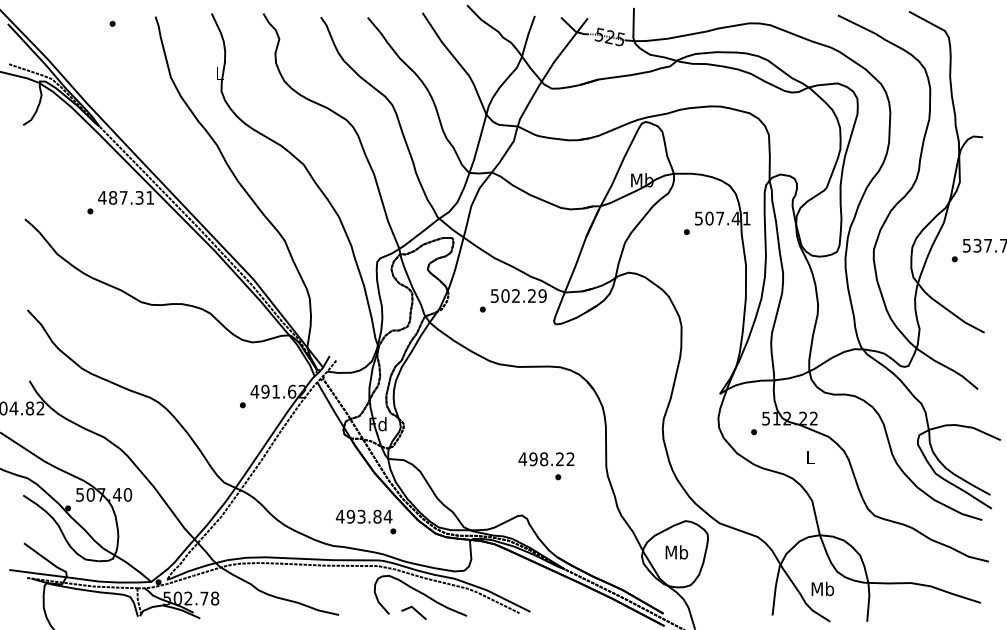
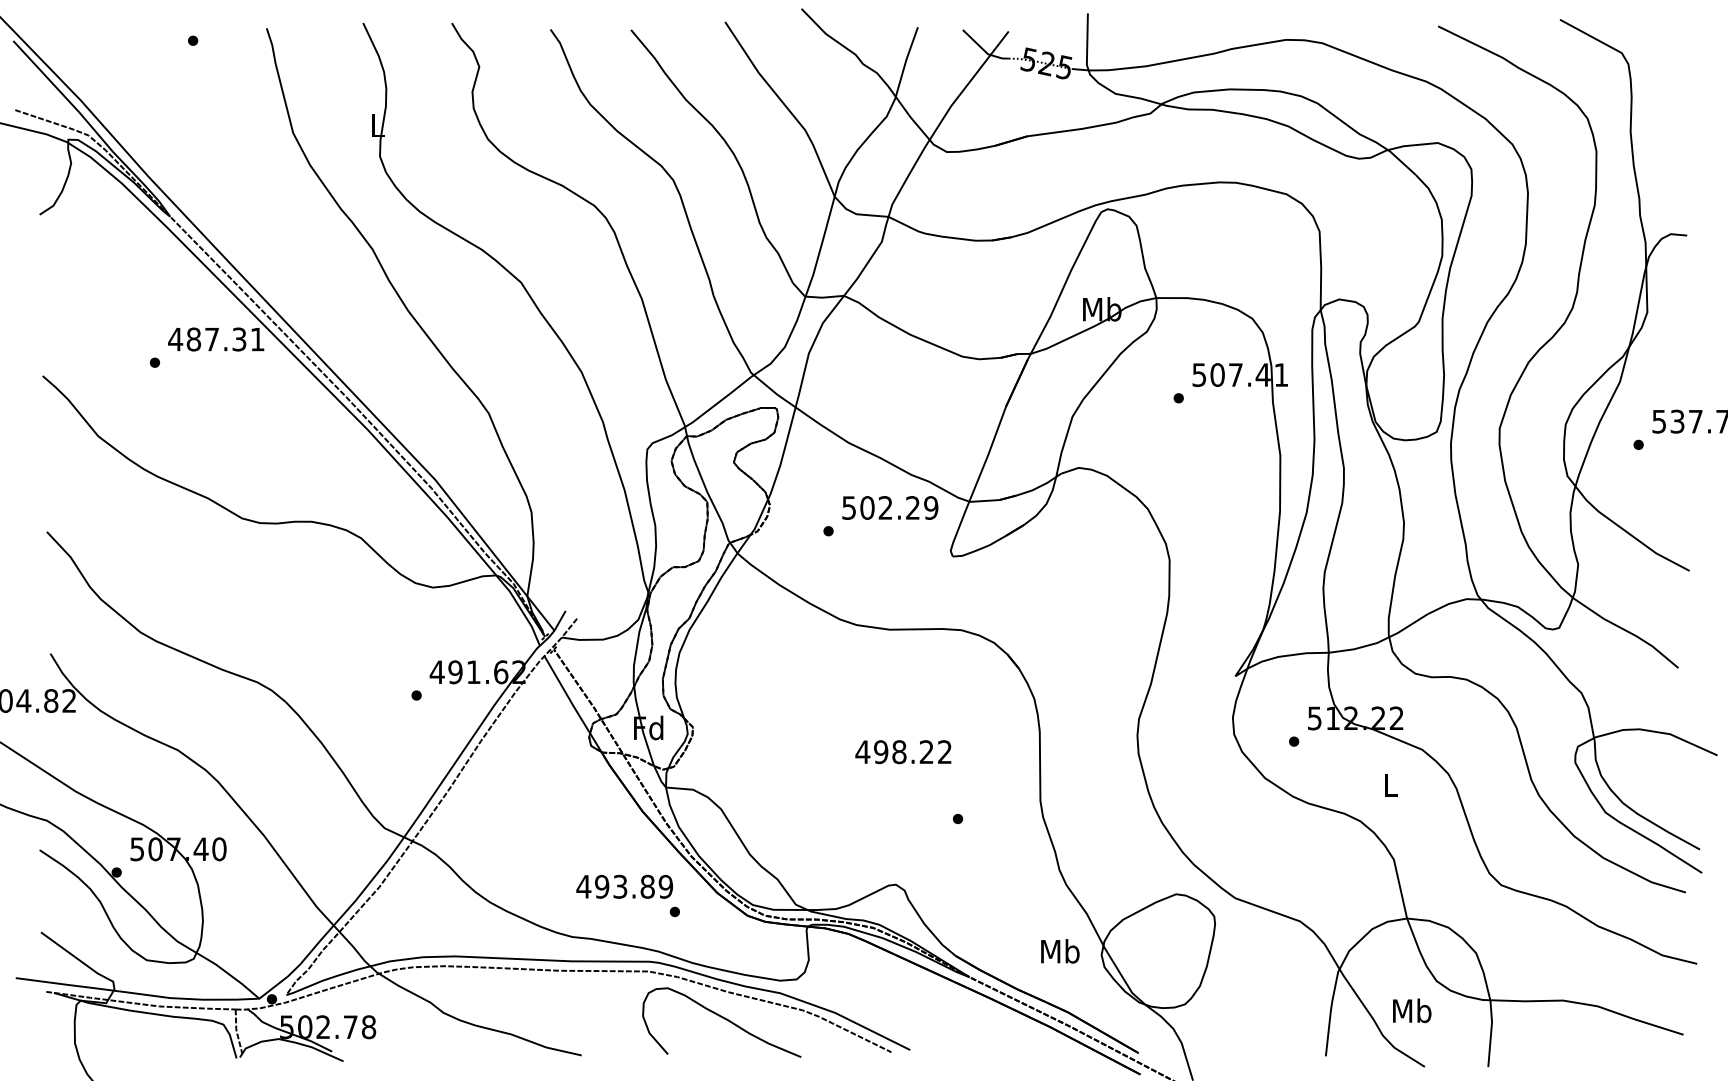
text: (546, 459) -> (903, 752), moved
text: (387, 516) -> (664, 886), 493.84 -> 493.89
text: (676, 552) -> (1059, 951), moved
line: (414, 610) -> (711, 1047), removed

